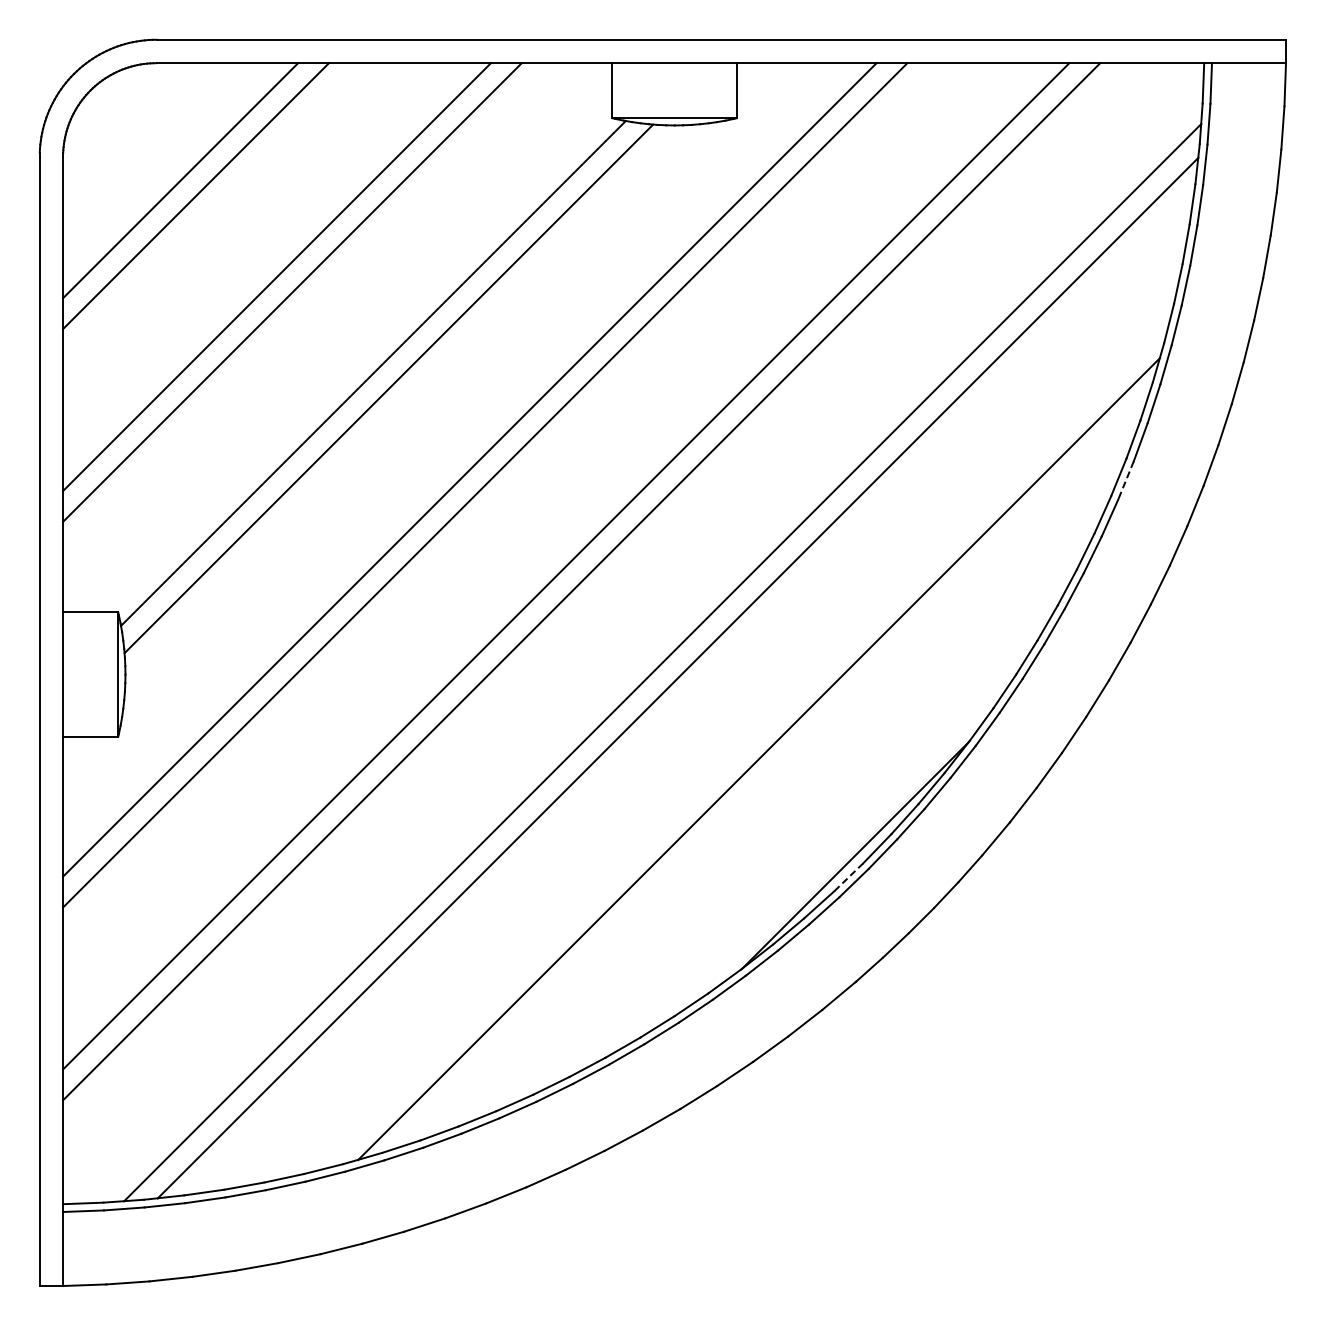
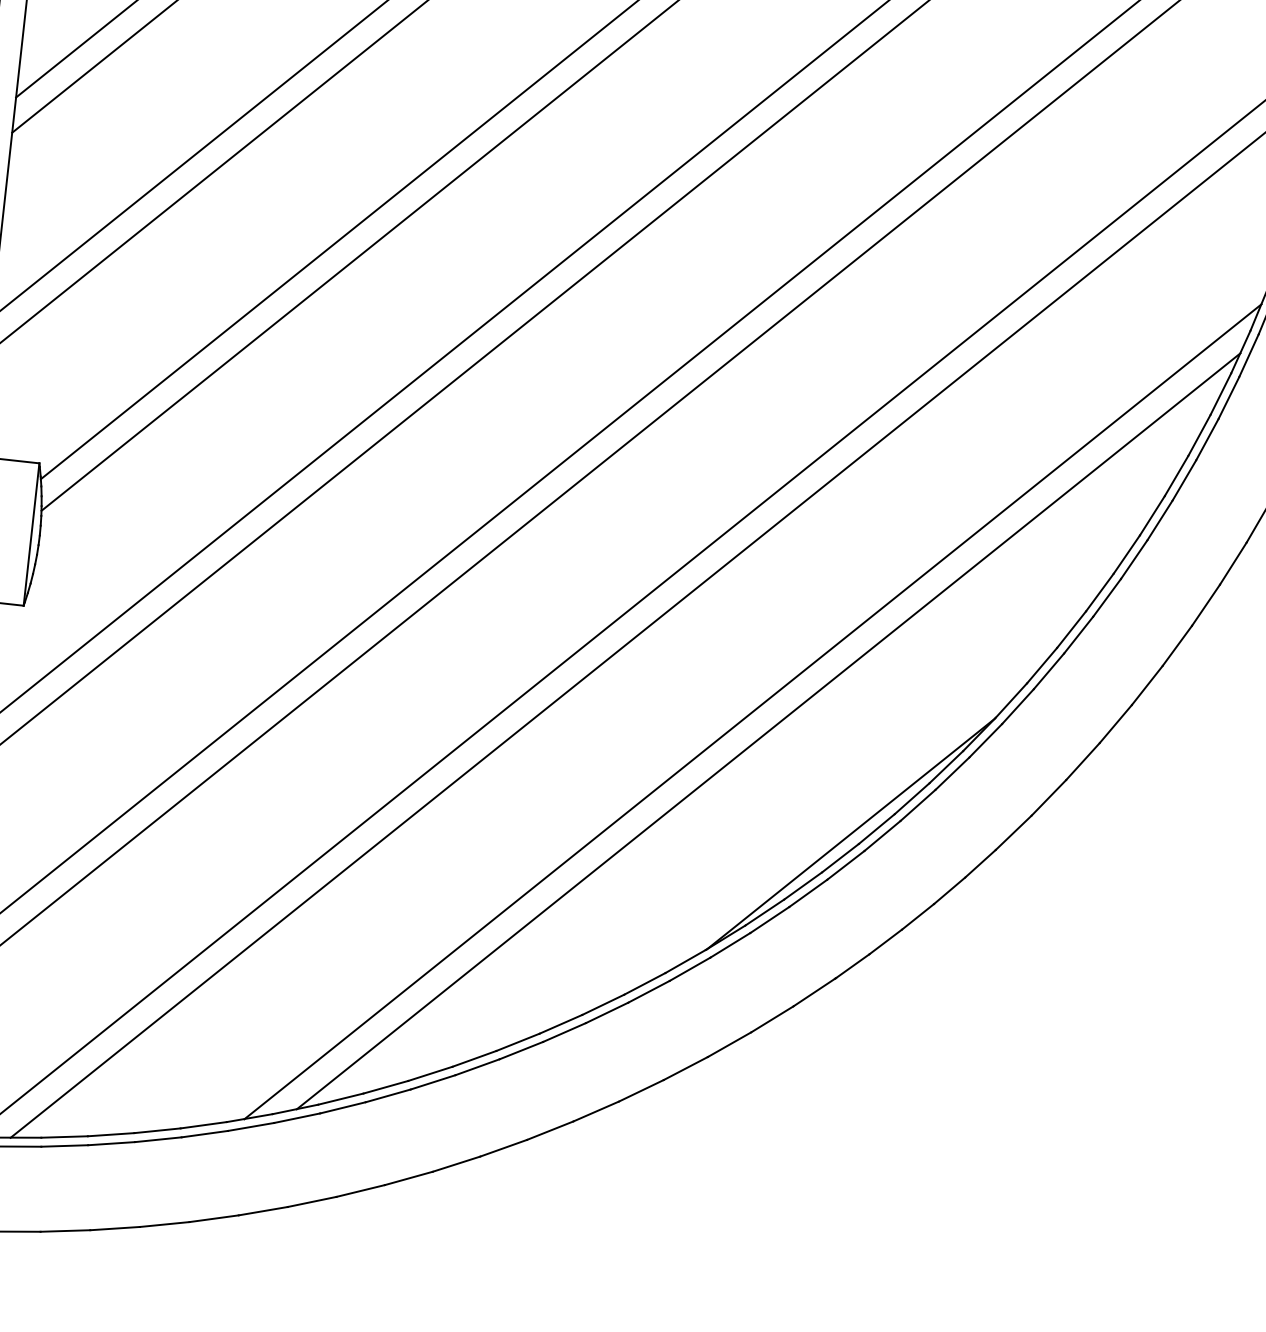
line: (1125, 480) -> (1206, 439), dashed -> solid
line: (774, 774) -> (768, 731), added
line: (848, 877) -> (840, 858), dashed -> solid

